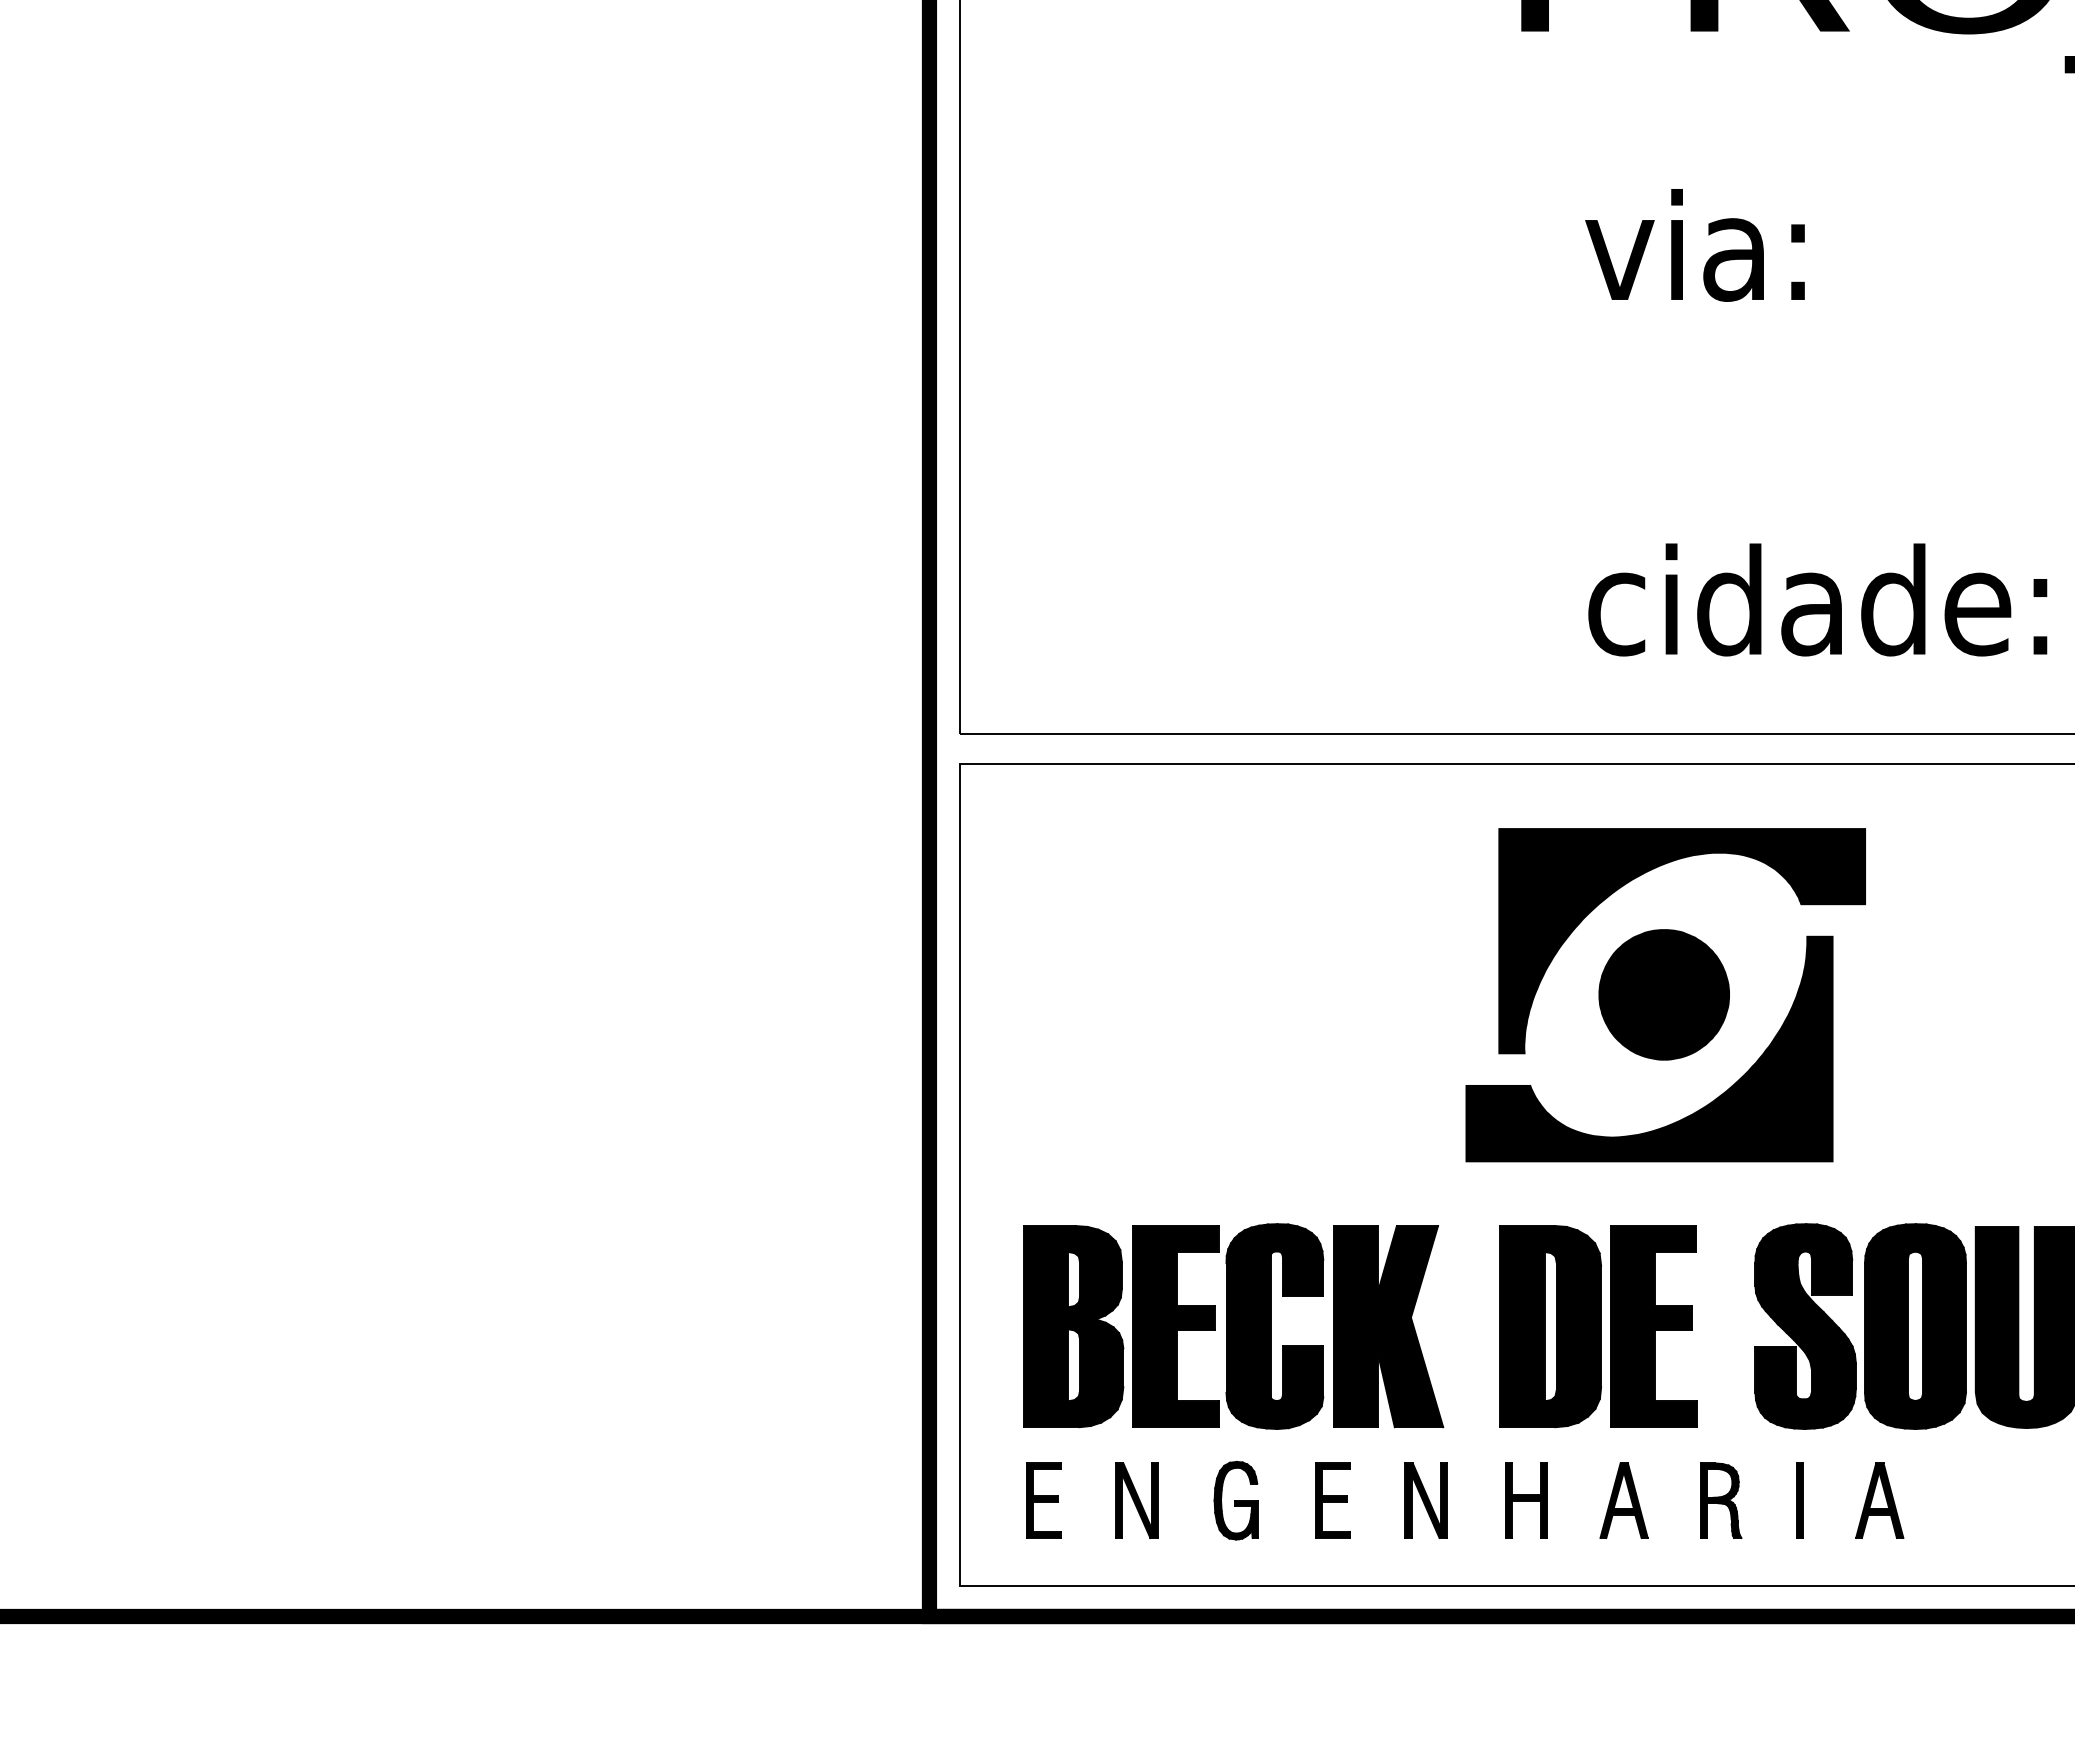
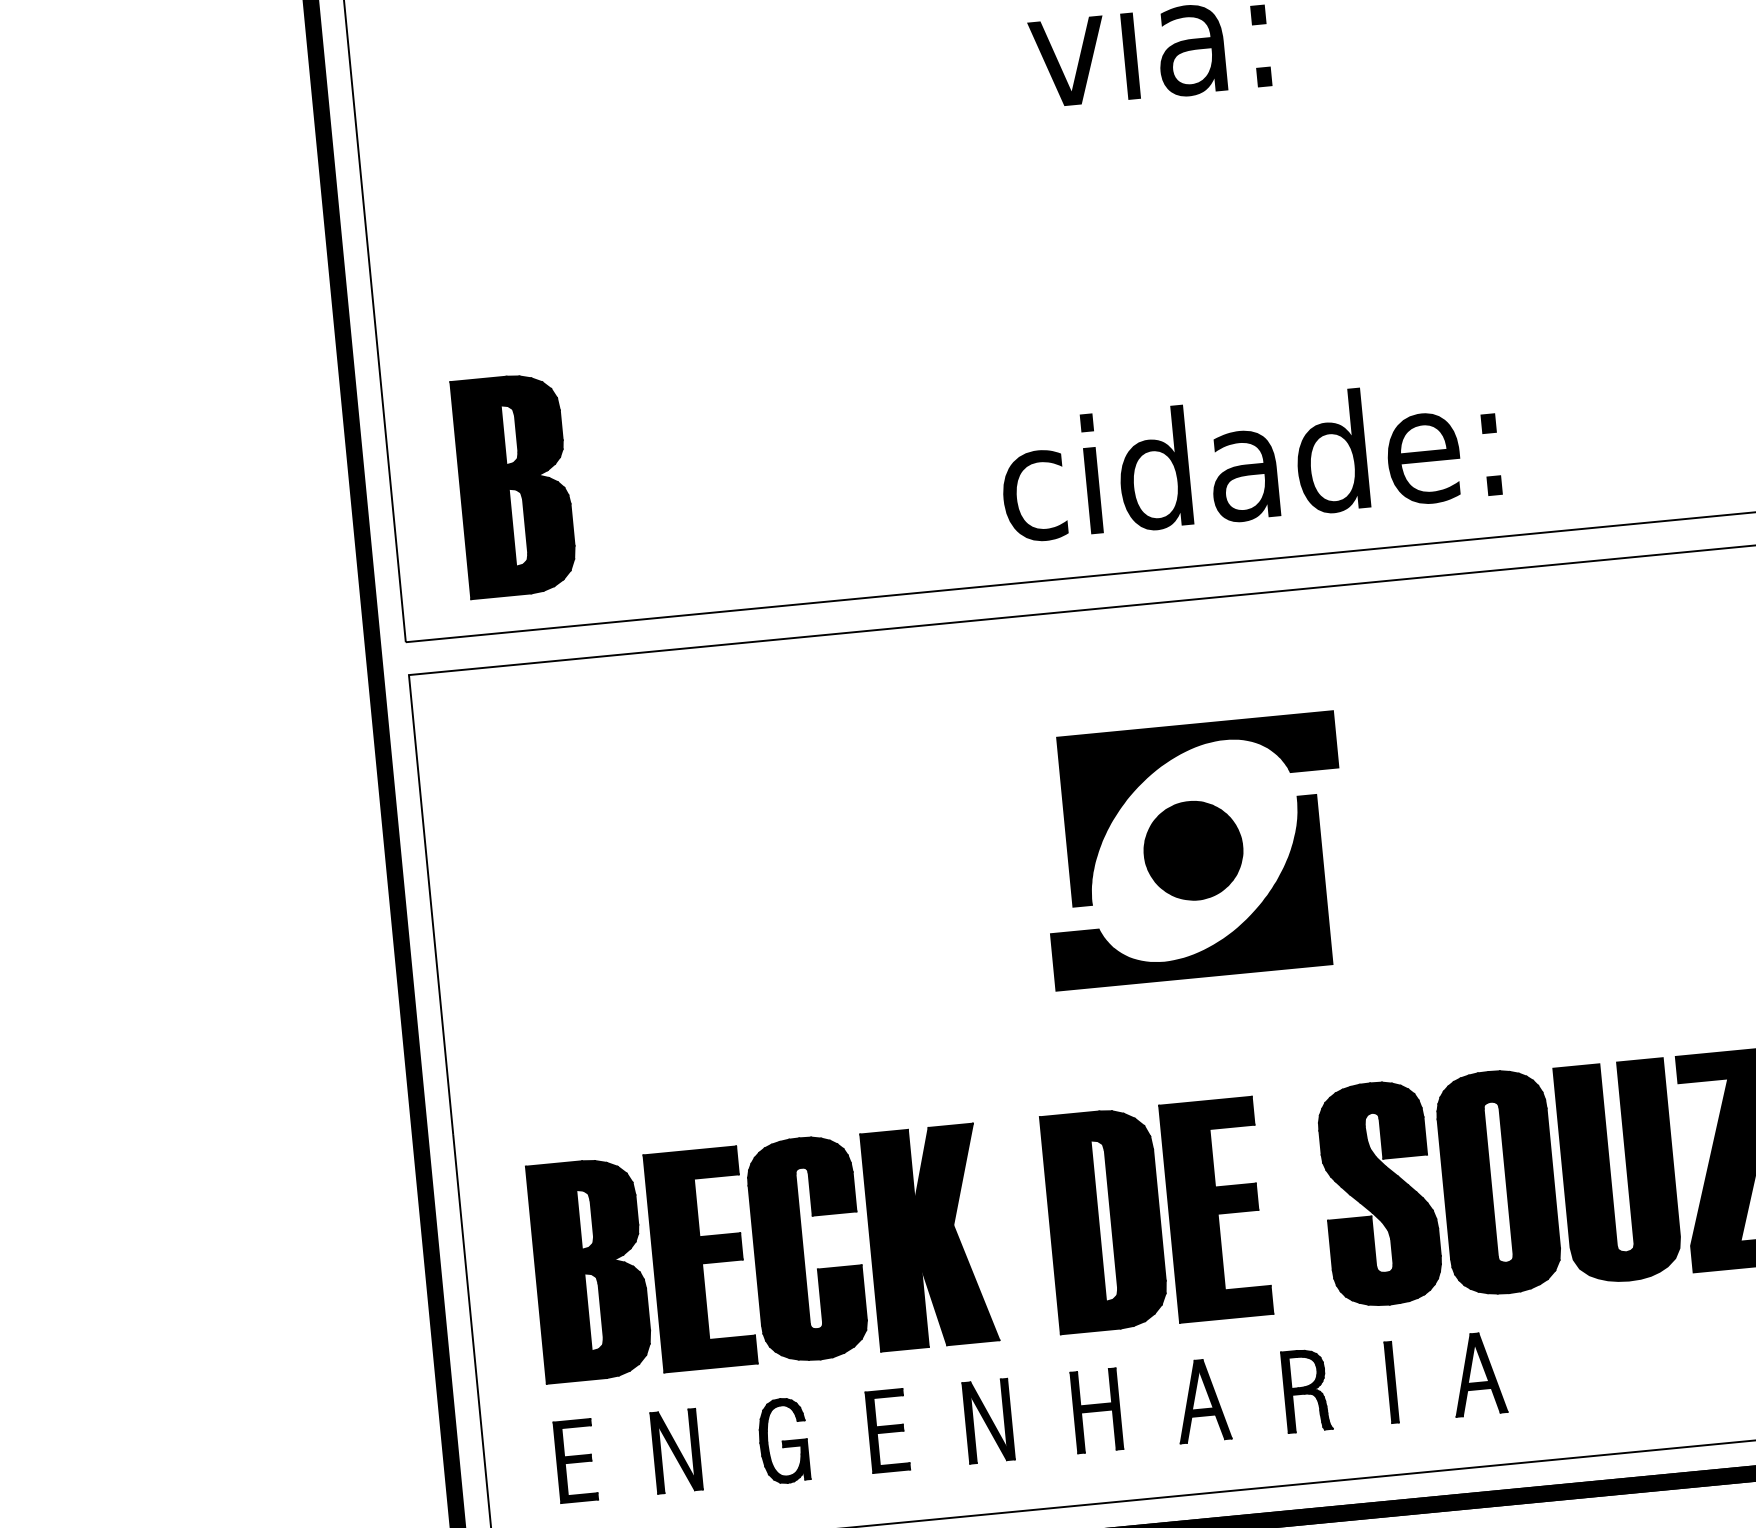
part: (1073, 599) -> (514, 485), added
text: (1817, 599) -> (1249, 459), moved
part: (1665, 995) -> (1194, 851), size x0.7

